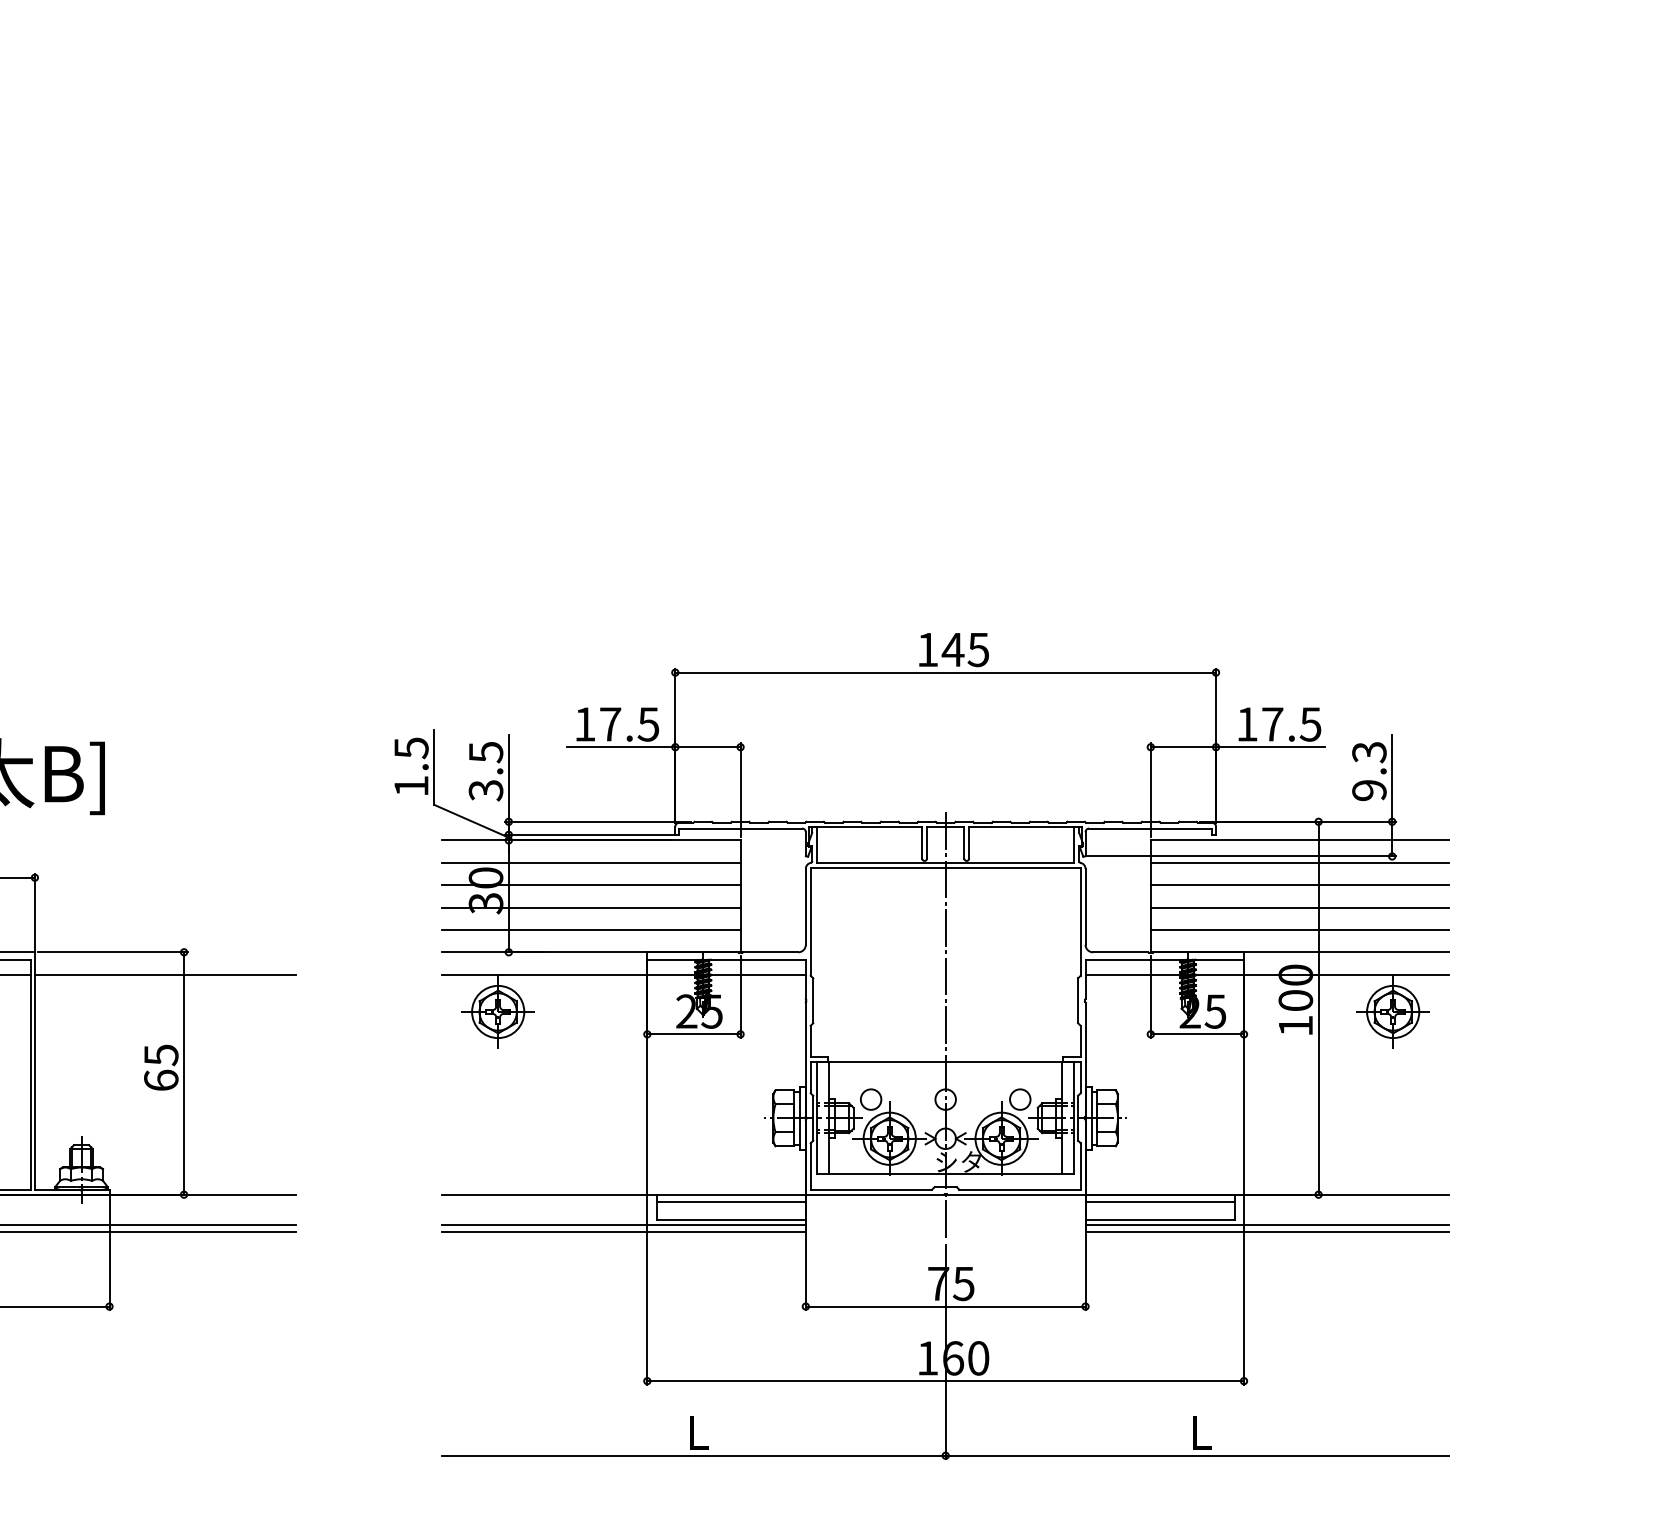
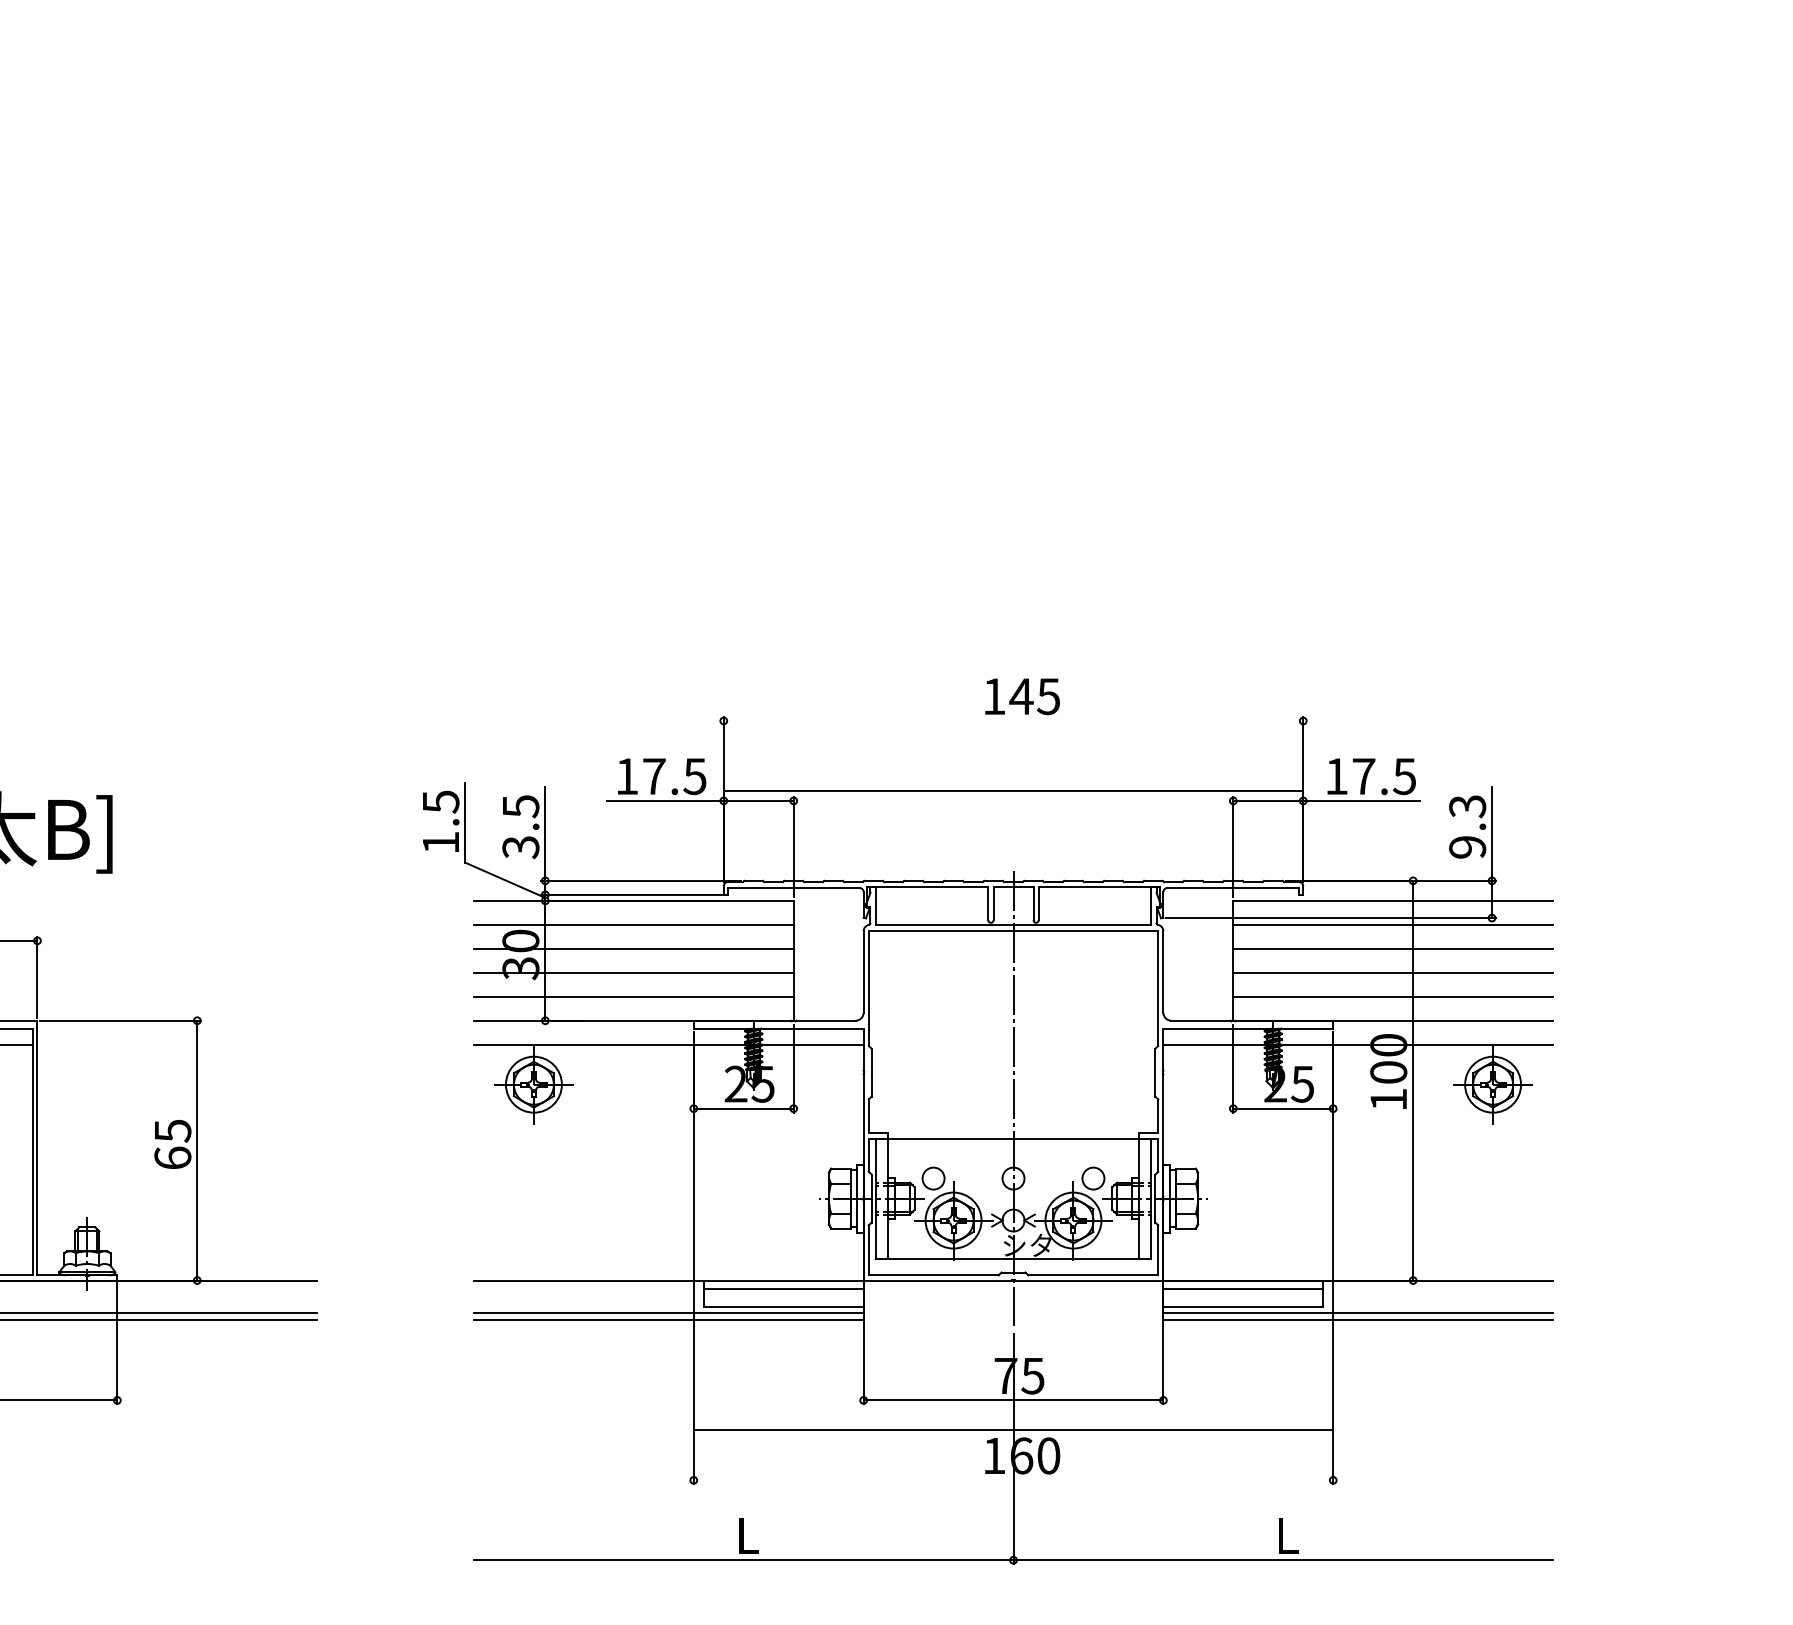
line: (945, 673) -> (1013, 791), moved
line: (165, 974) -> (177, 1044), removed
line: (945, 1381) -> (1013, 1430), moved

